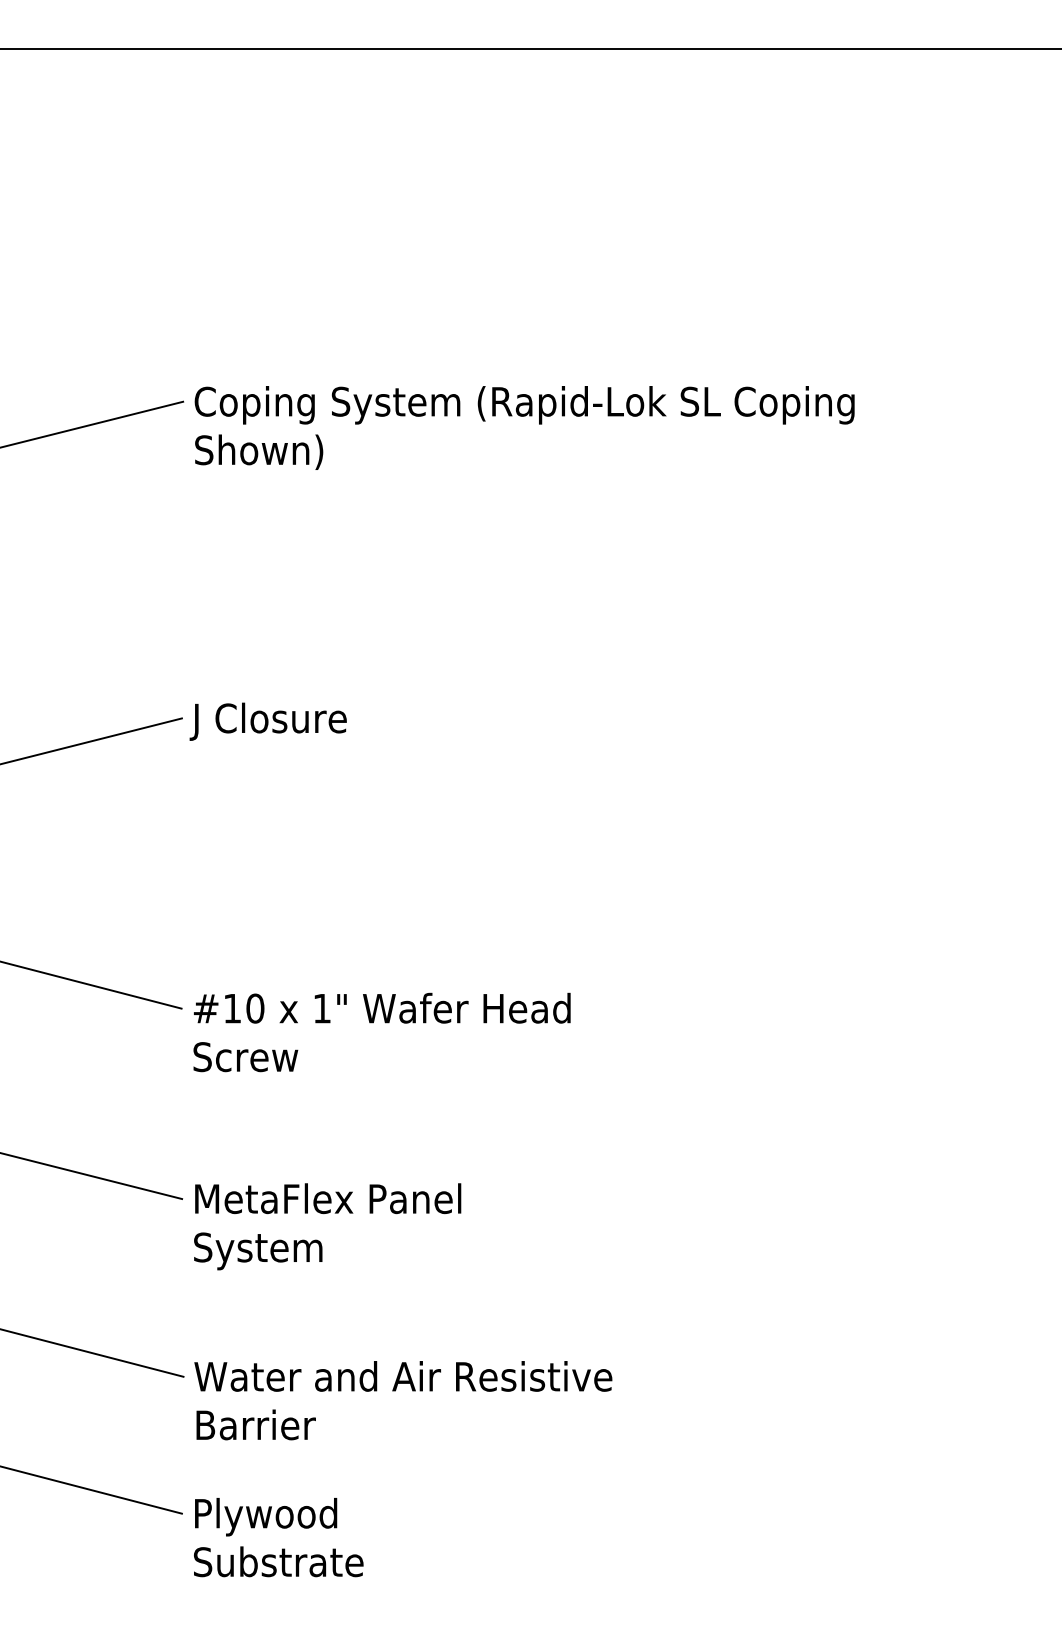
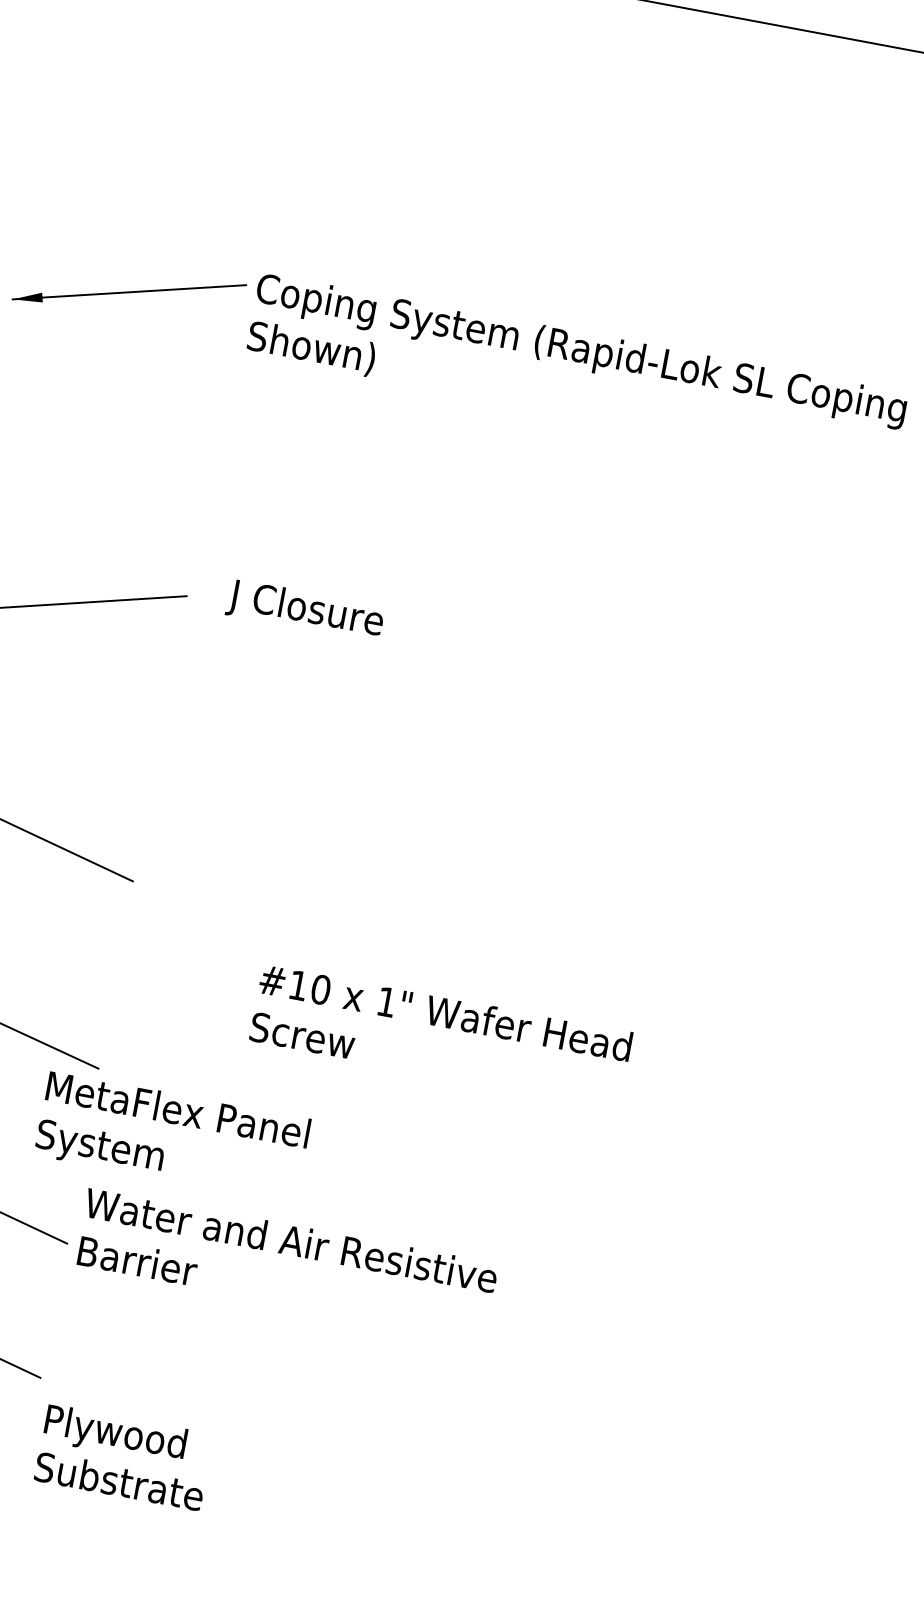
text: (267, 721) -> (304, 610), moved
text: (381, 1032) -> (440, 1036), moved
text: (327, 1226) -> (172, 1136), moved
text: (403, 1400) -> (287, 1264), moved
text: (278, 1537) -> (123, 1457), moved

